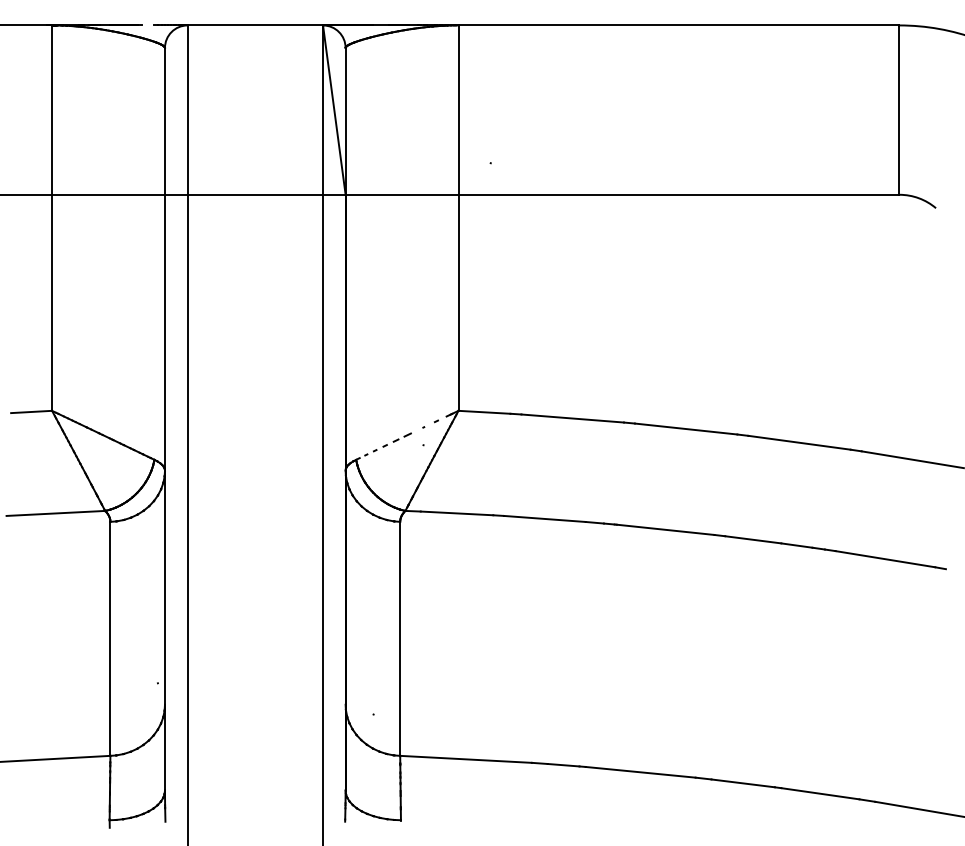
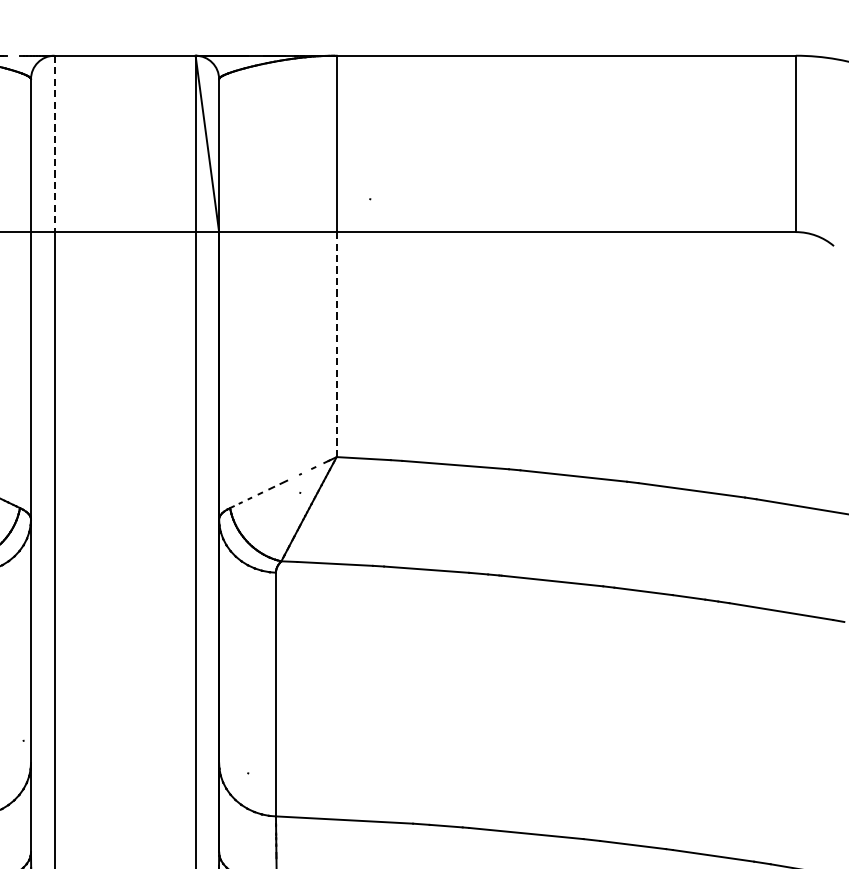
line: (187, 110) -> (54, 144), solid -> dashed
line: (458, 303) -> (336, 345), solid -> dashed

